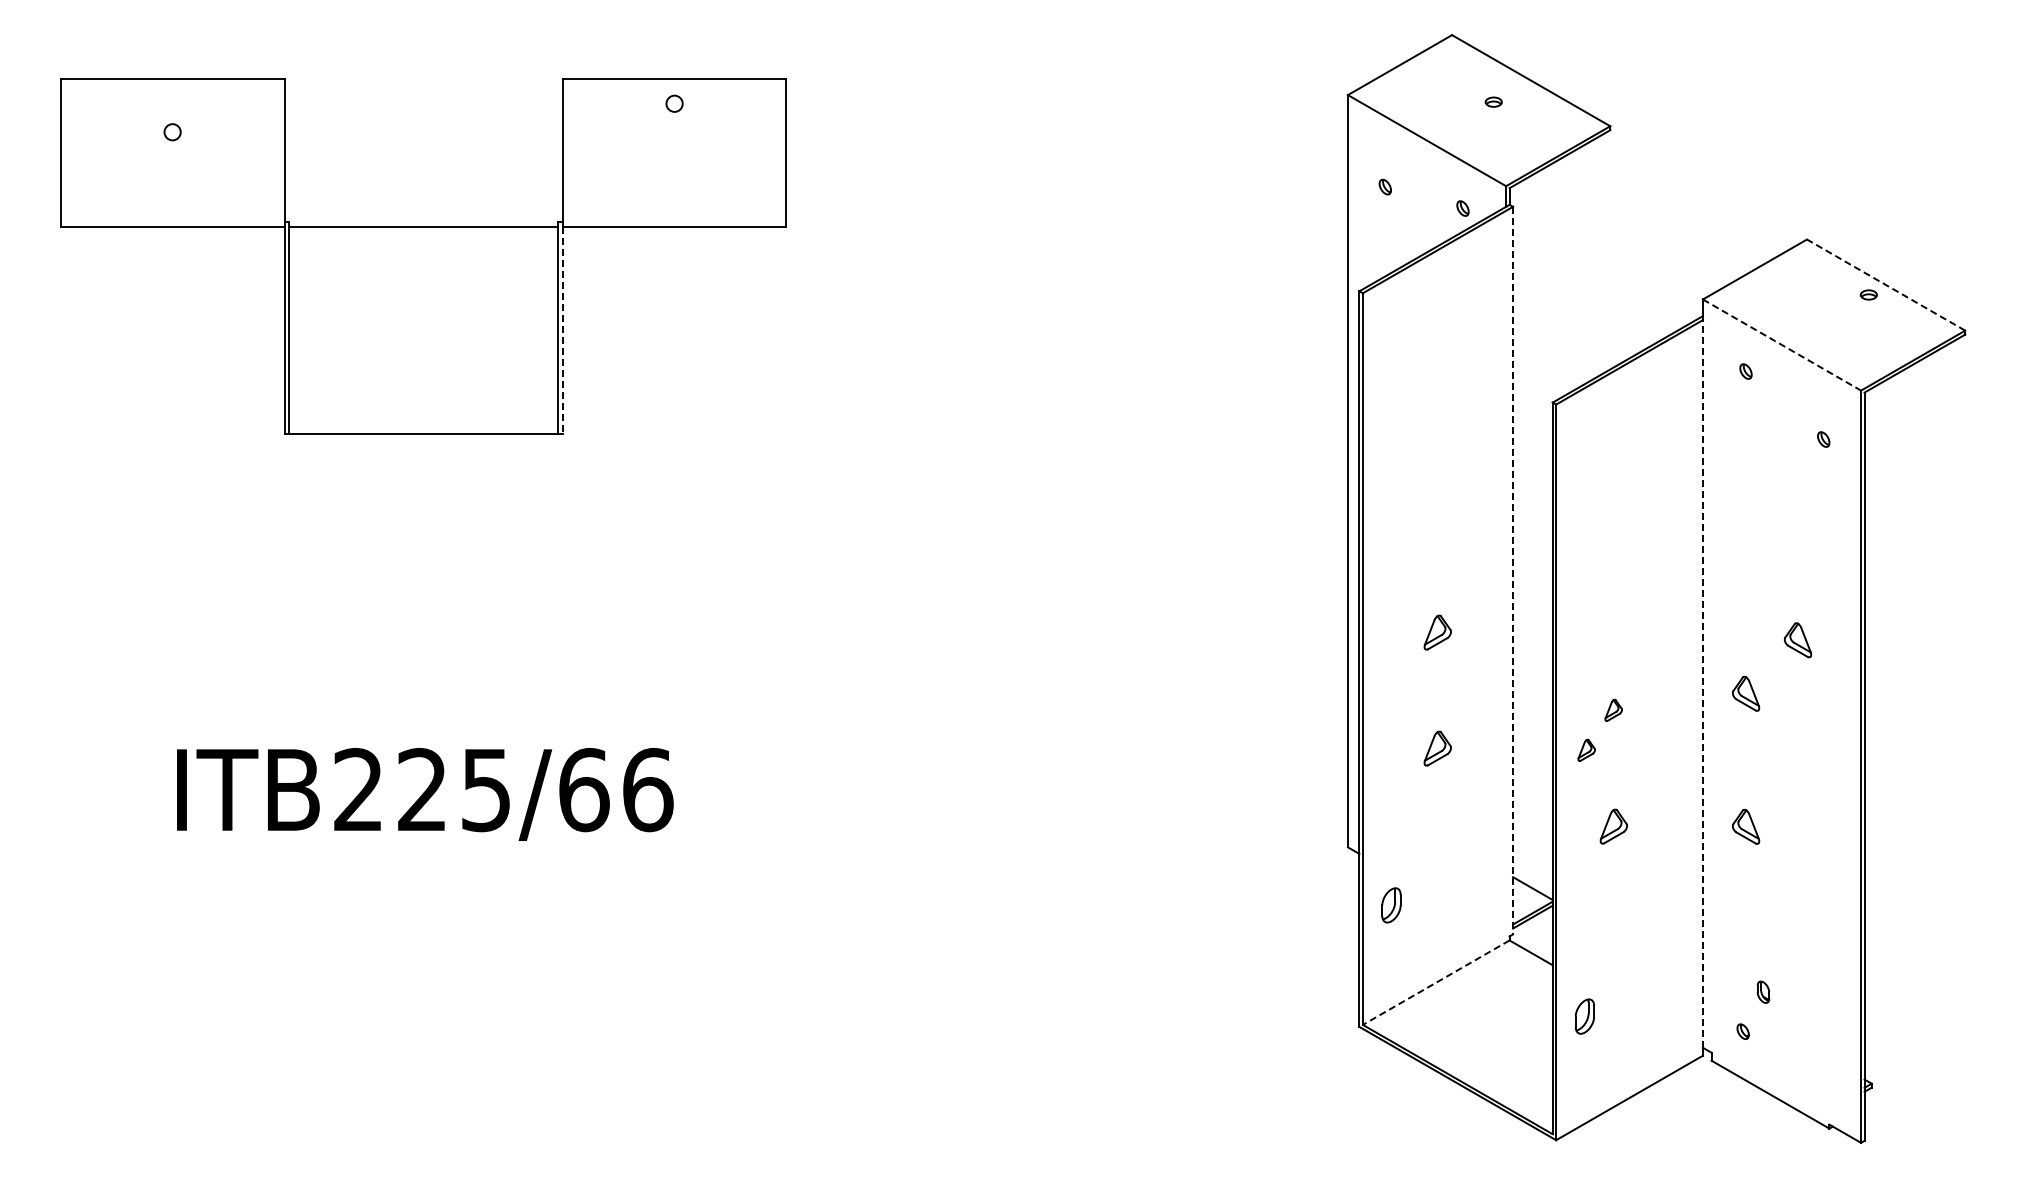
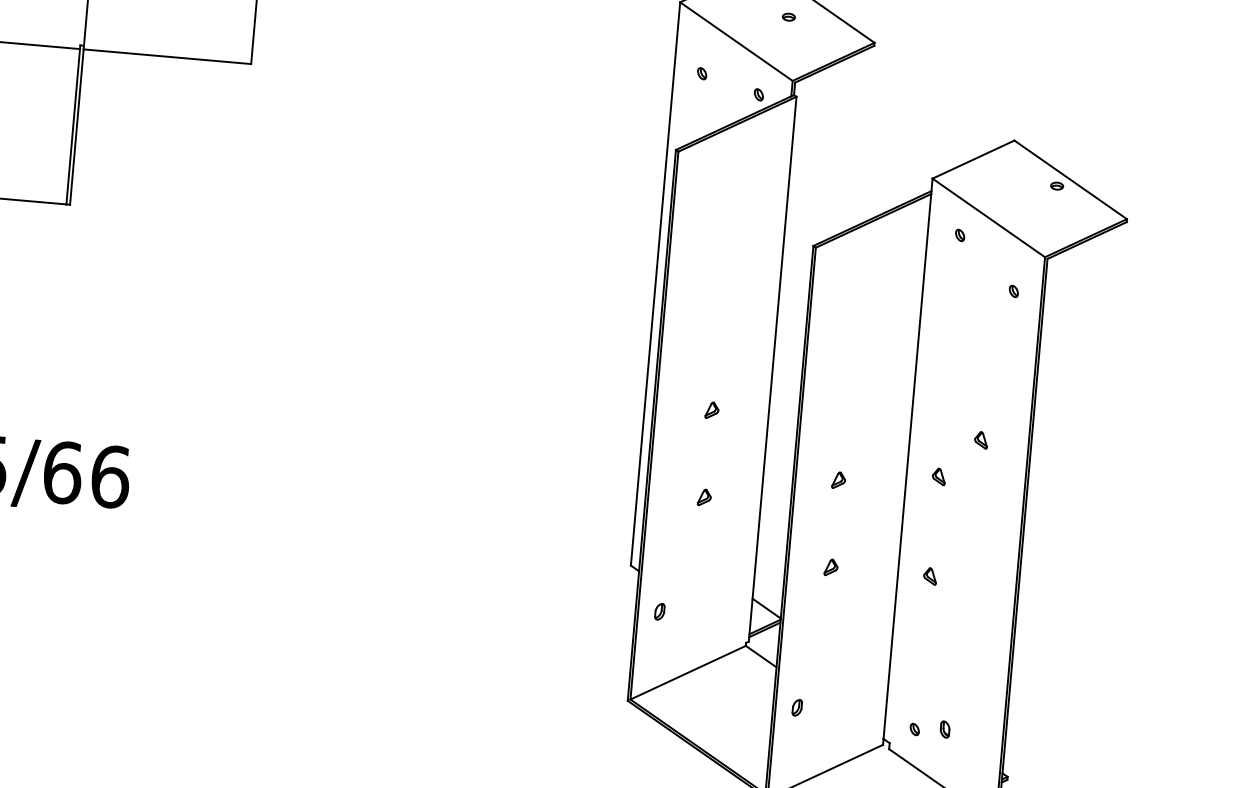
line: (1885, 284) -> (1070, 179), dashed -> solid
line: (562, 330) -> (76, 127), dashed -> solid
line: (1782, 345) -> (989, 218), dashed -> solid
line: (1513, 570) -> (773, 369), dashed -> solid
part: (1437, 631) -> (712, 409), size x0.62
part: (1797, 640) -> (981, 440), size x0.62
line: (1702, 683) -> (907, 466), dashed -> solid
part: (1745, 693) -> (938, 476), size x0.62
part: (1437, 748) -> (704, 497), size x0.62
part: (1586, 749) -> (815, 507), removed
part: (1613, 826) -> (831, 567), size x0.62
part: (1745, 826) -> (929, 576), size x0.62
part: (1391, 904) -> (659, 611), size x0.62
line: (1436, 982) -> (688, 672), dashed -> solid
part: (1763, 991) -> (945, 729), moved
part: (1584, 1016) -> (796, 707), size x0.62

